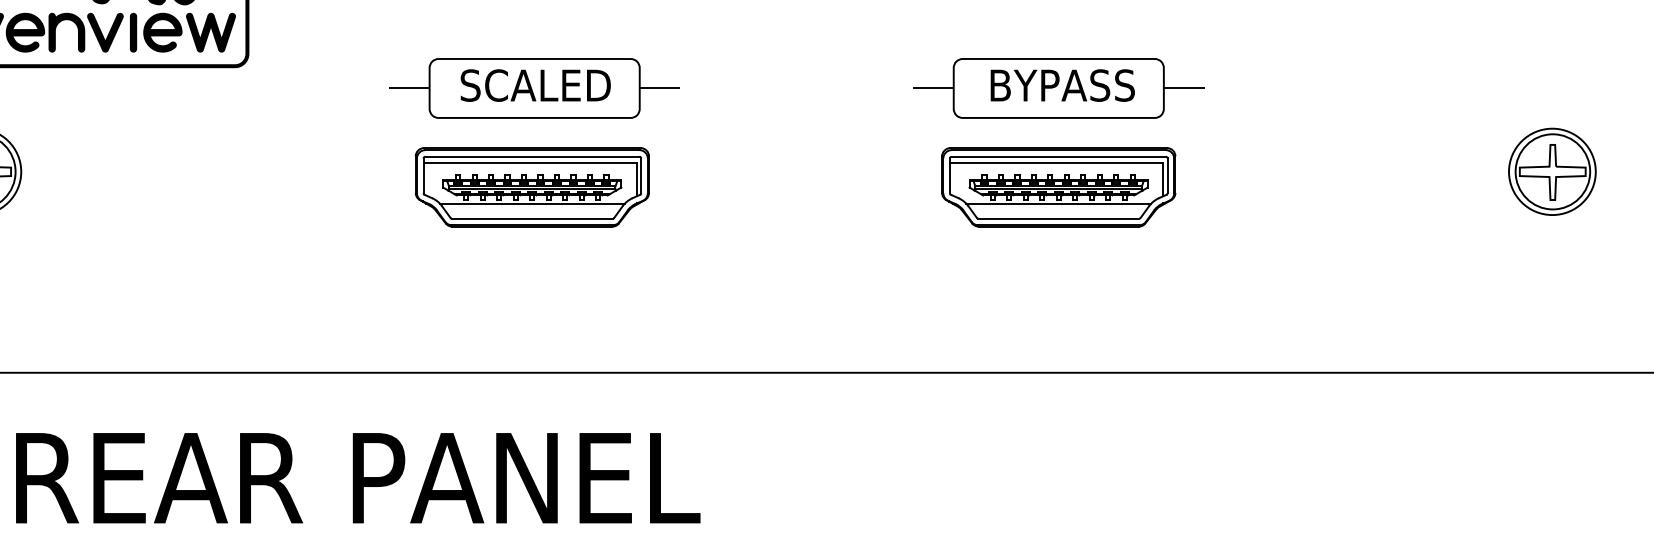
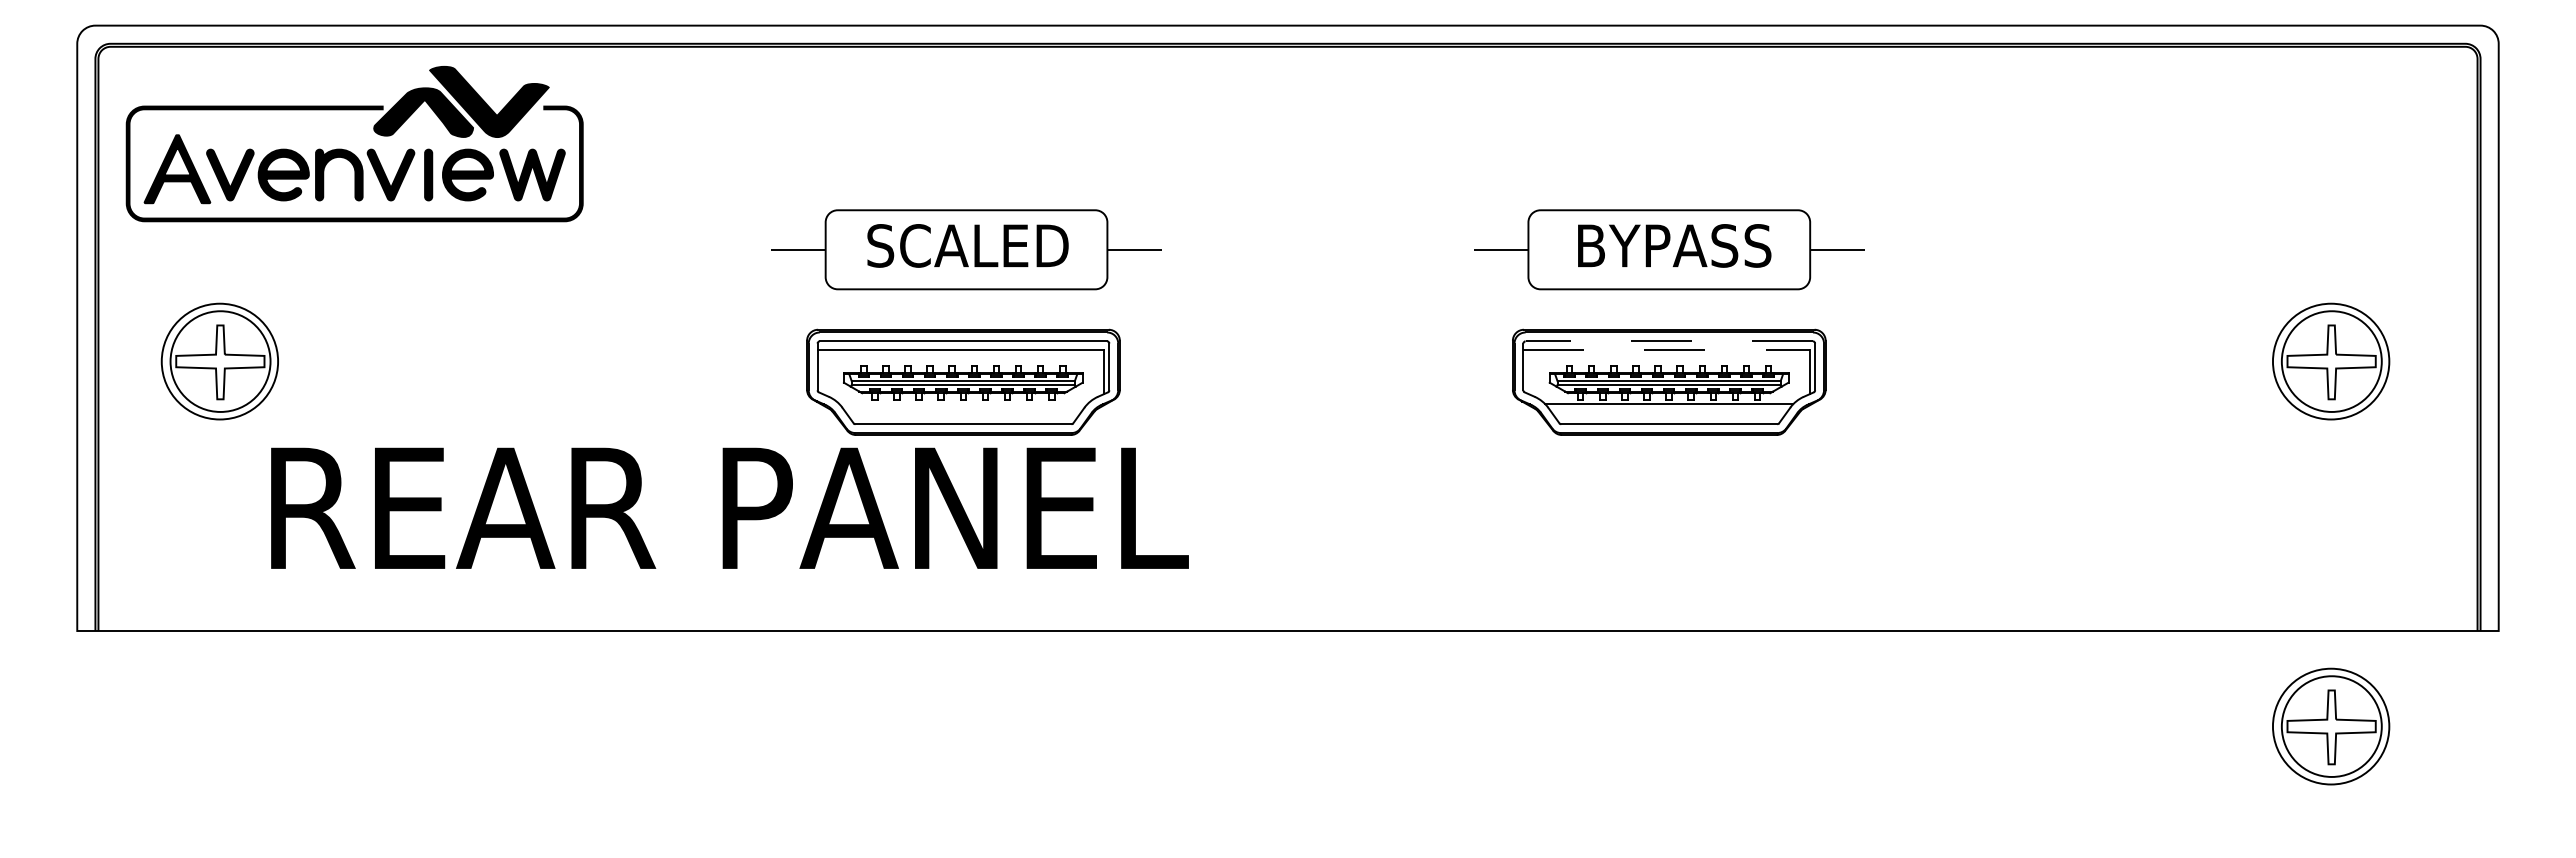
line: (1058, 156) -> (1669, 341), solid -> dashed
line: (1057, 162) -> (1667, 349), solid -> dashed
line: (532, 203) -> (963, 404), removed
part: (1552, 444) -> (2331, 726), added
text: (357, 477) -> (729, 507), moved

